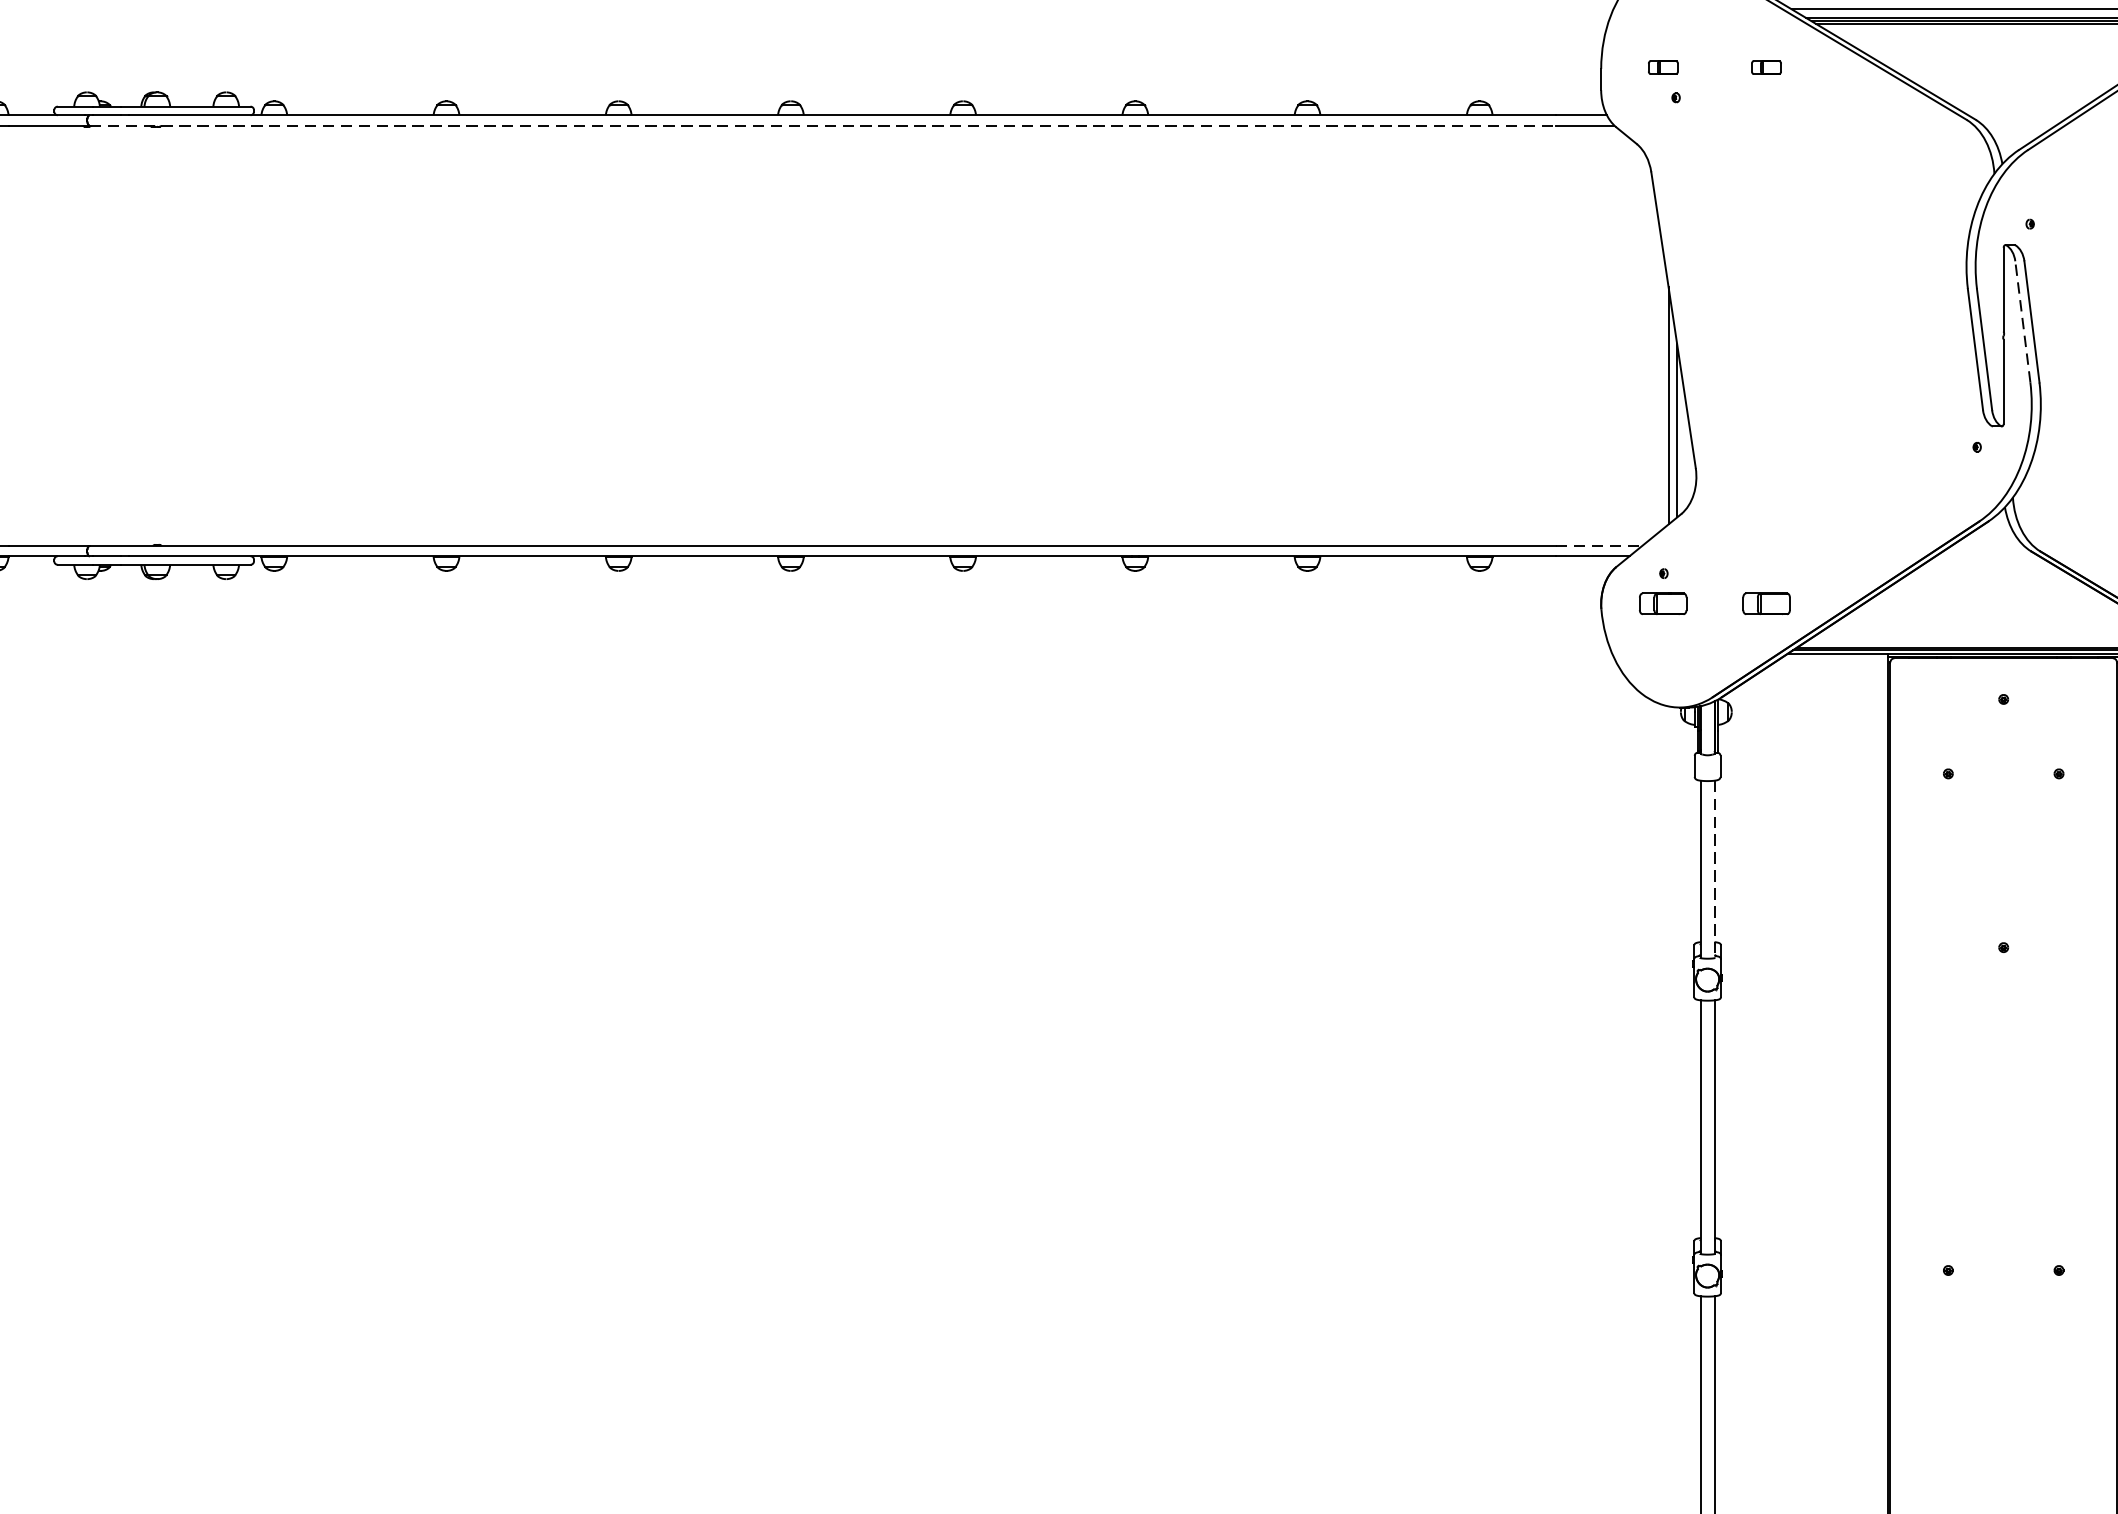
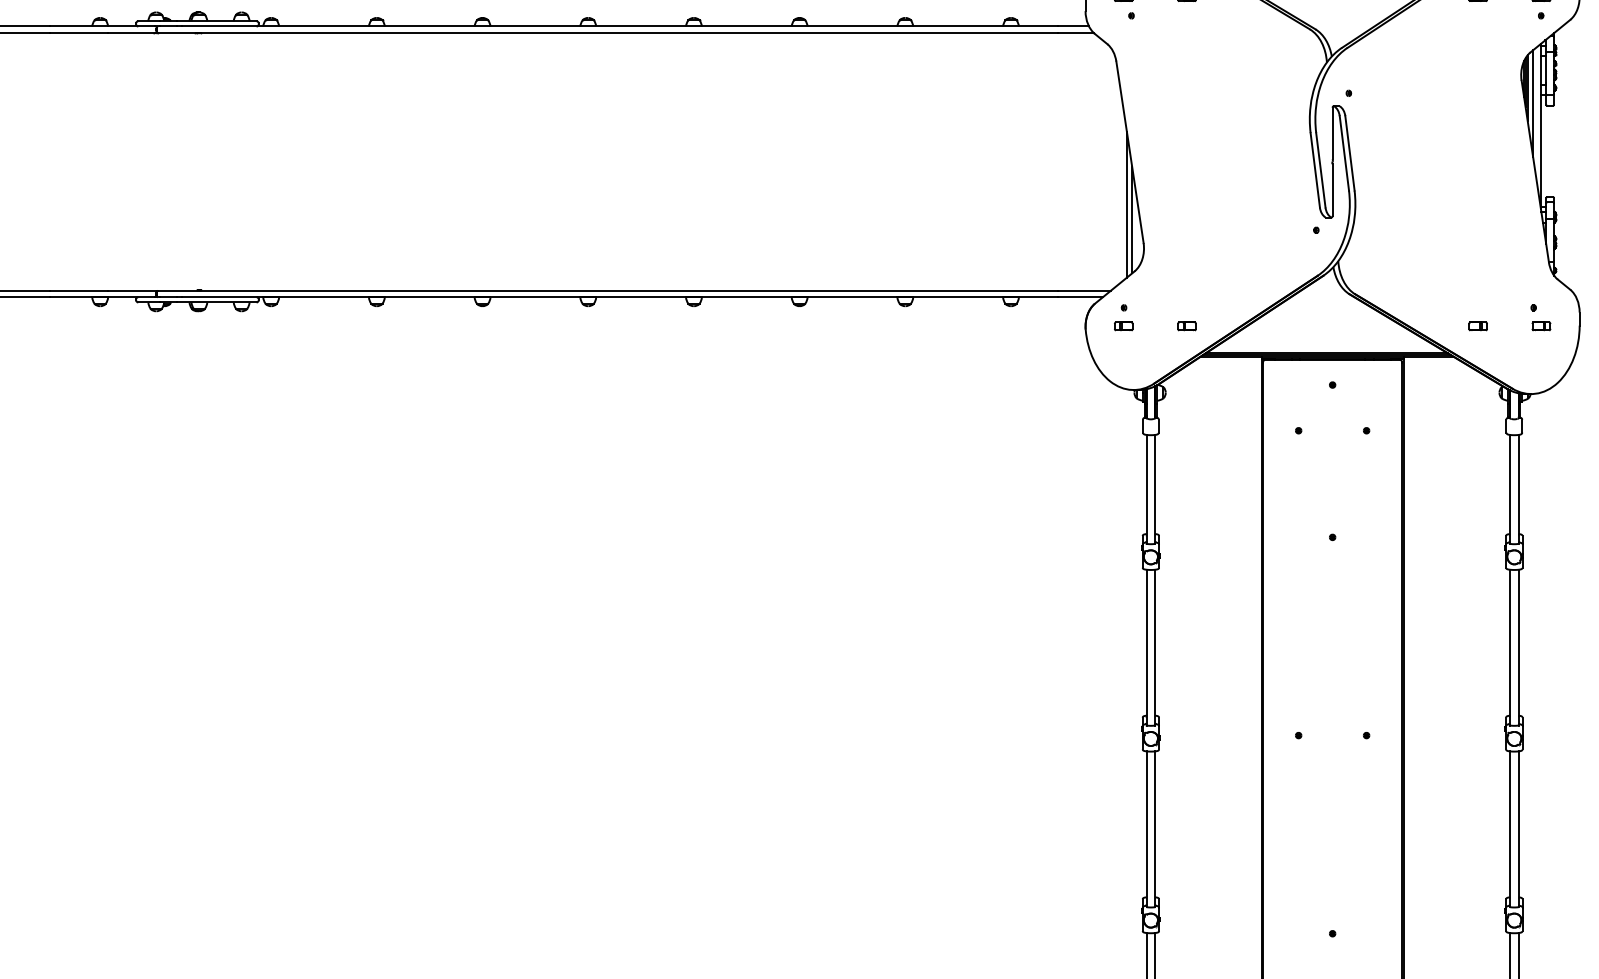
line: (822, 124) -> (607, 32), dashed -> solid
line: (2023, 322) -> (1344, 153), dashed -> solid
line: (1599, 545) -> (1084, 290), dashed -> solid
part: (1662, 604) -> (1123, 326), size x0.62
part: (1765, 604) -> (1186, 326), size x0.62
line: (1715, 869) -> (1155, 489), dashed -> solid

